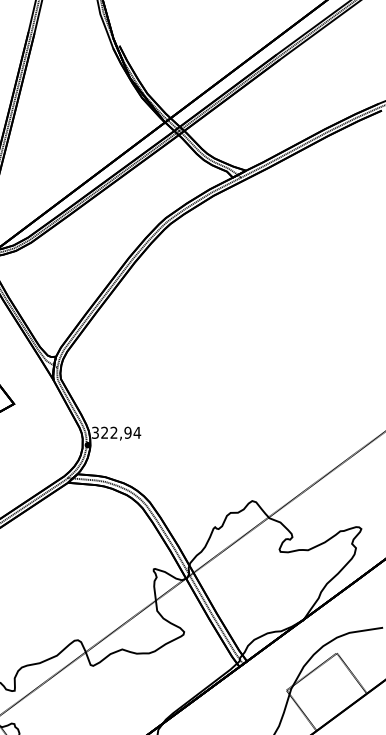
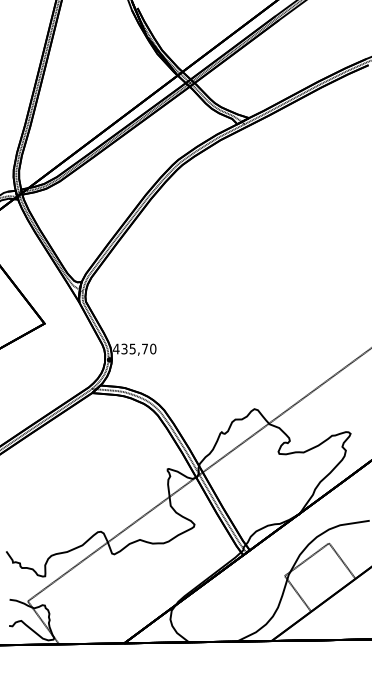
text: (116, 432) -> (134, 348), 322,94 -> 435,70

